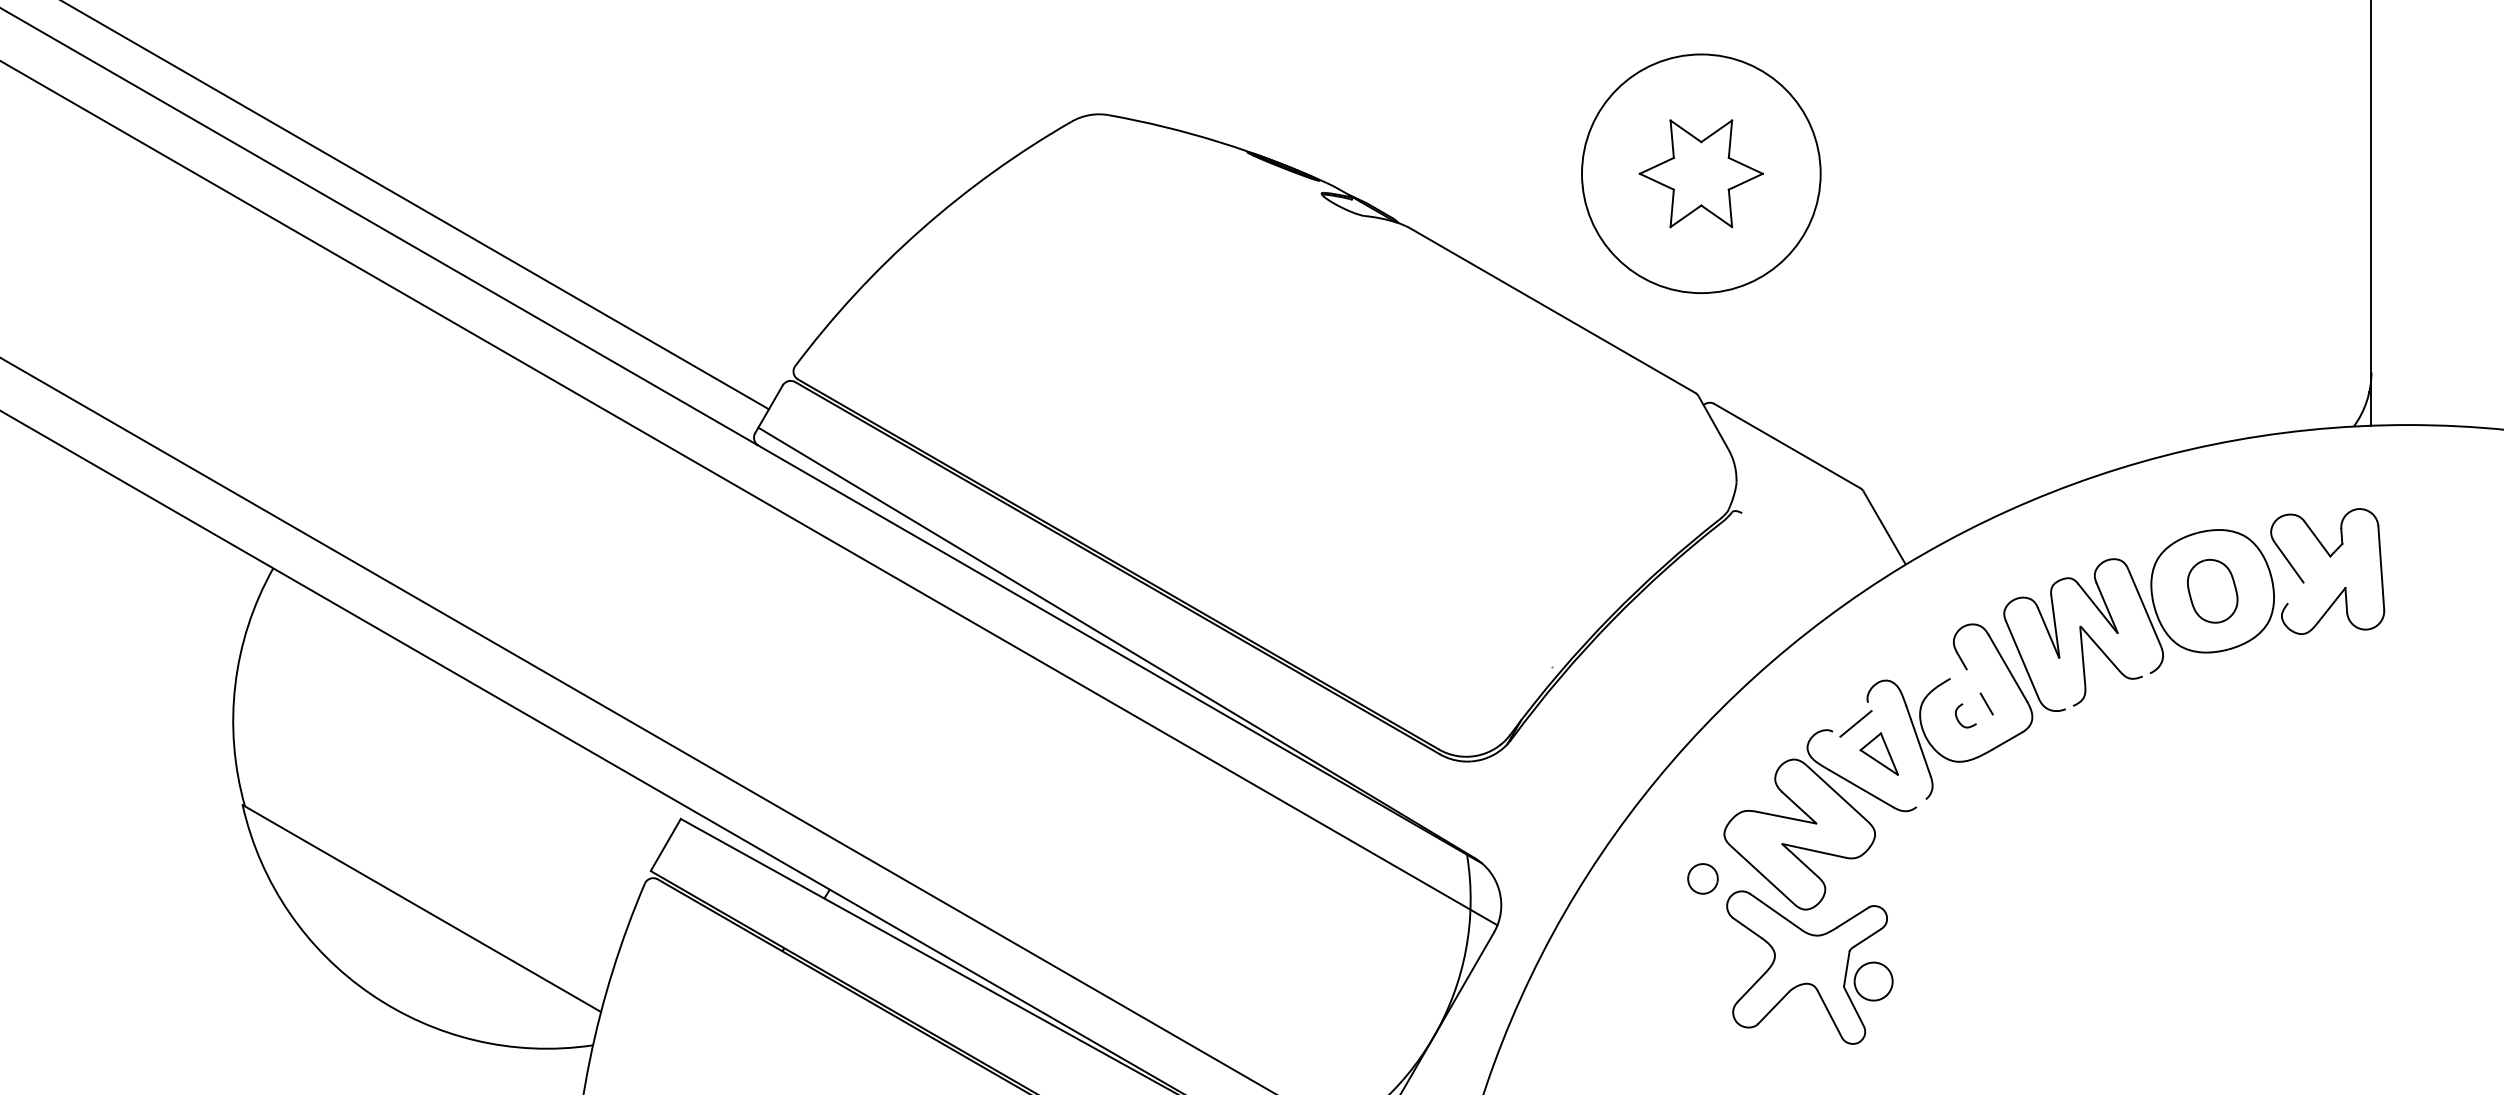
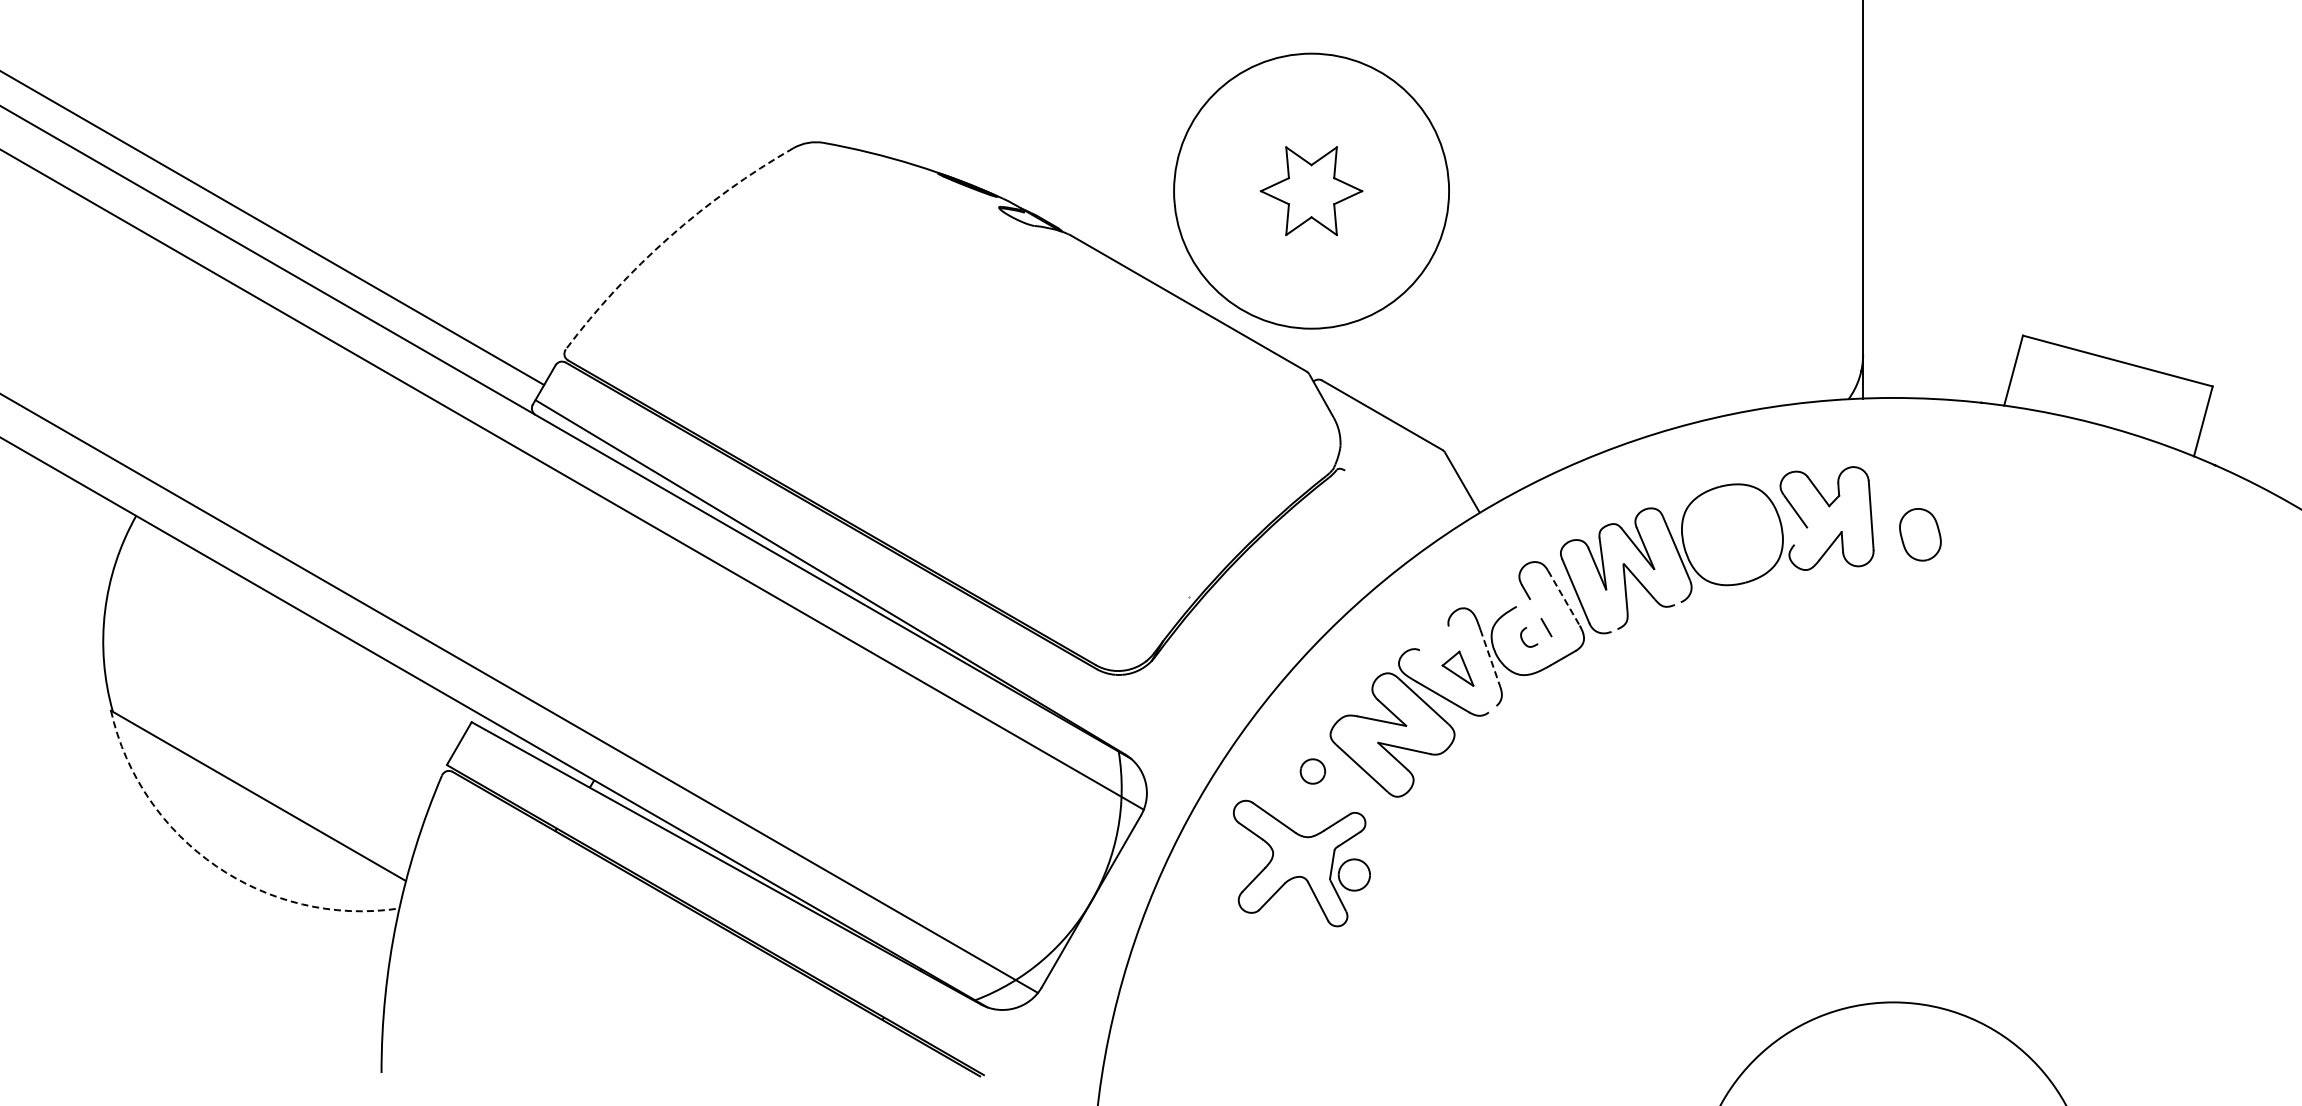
circle: (1701, 172) -> (1311, 190), size x1.4
arc: (921, 230) -> (669, 237), solid -> dashed
part: (2212, 590) -> (1920, 534), moved
line: (2007, 668) -> (1563, 598), solid -> dashed
line: (1855, 723) -> (1438, 643), removed
line: (1918, 741) -> (1490, 658), solid -> dashed
part: (1809, 967) -> (1301, 863), moved
arc: (370, 994) -> (216, 866), solid -> dashed

